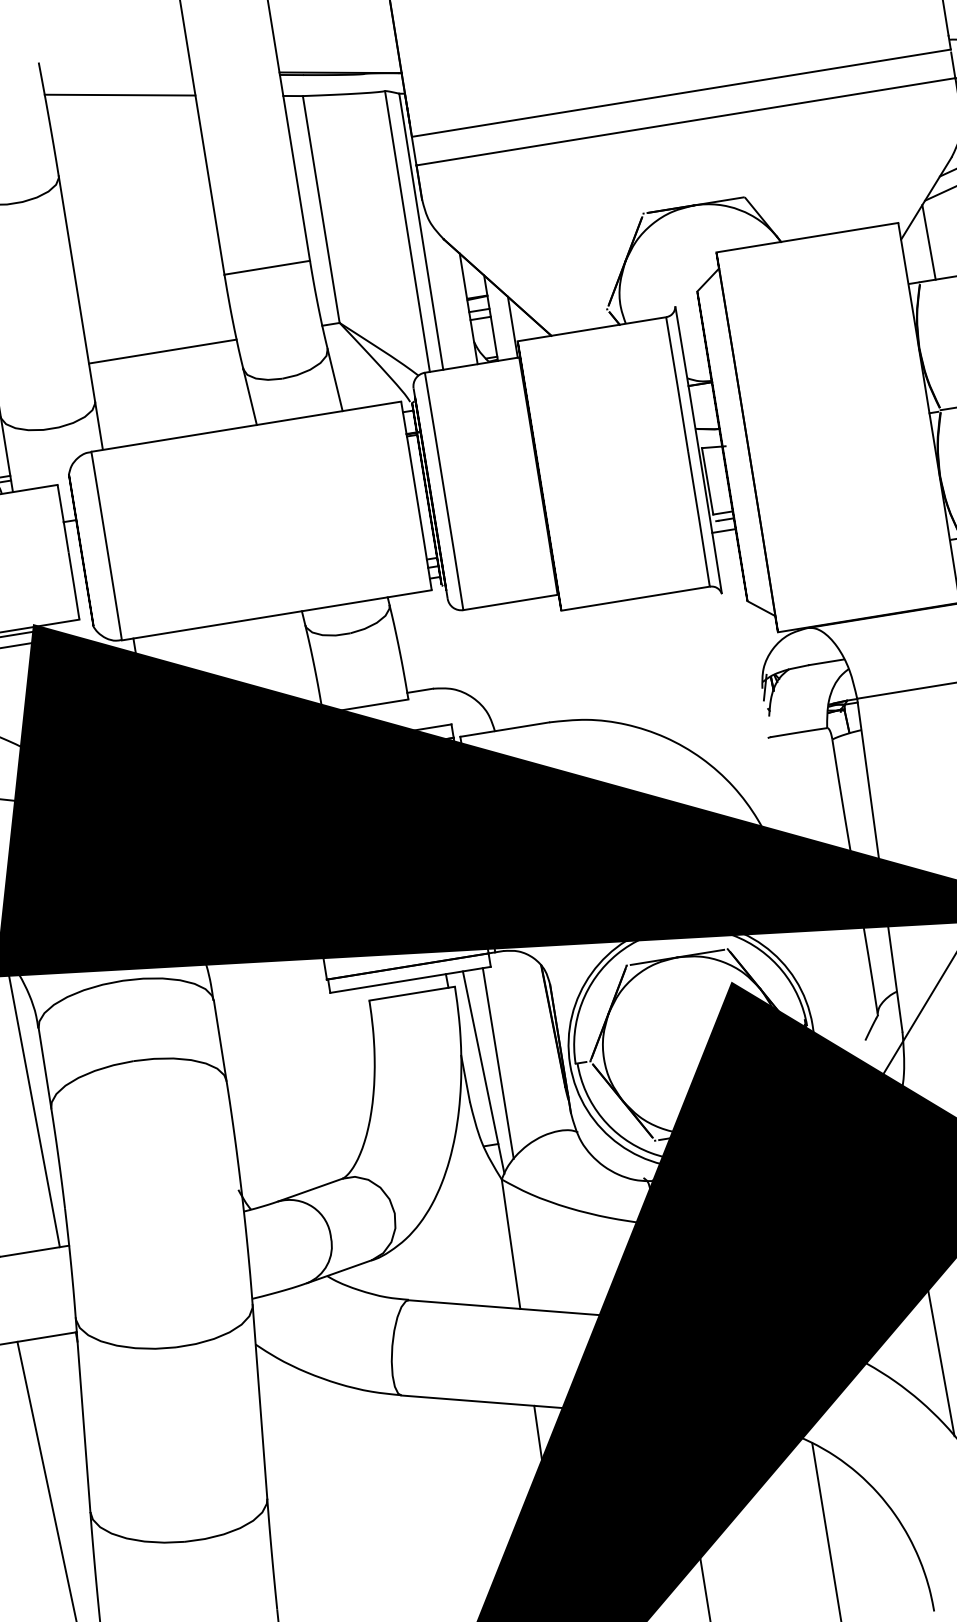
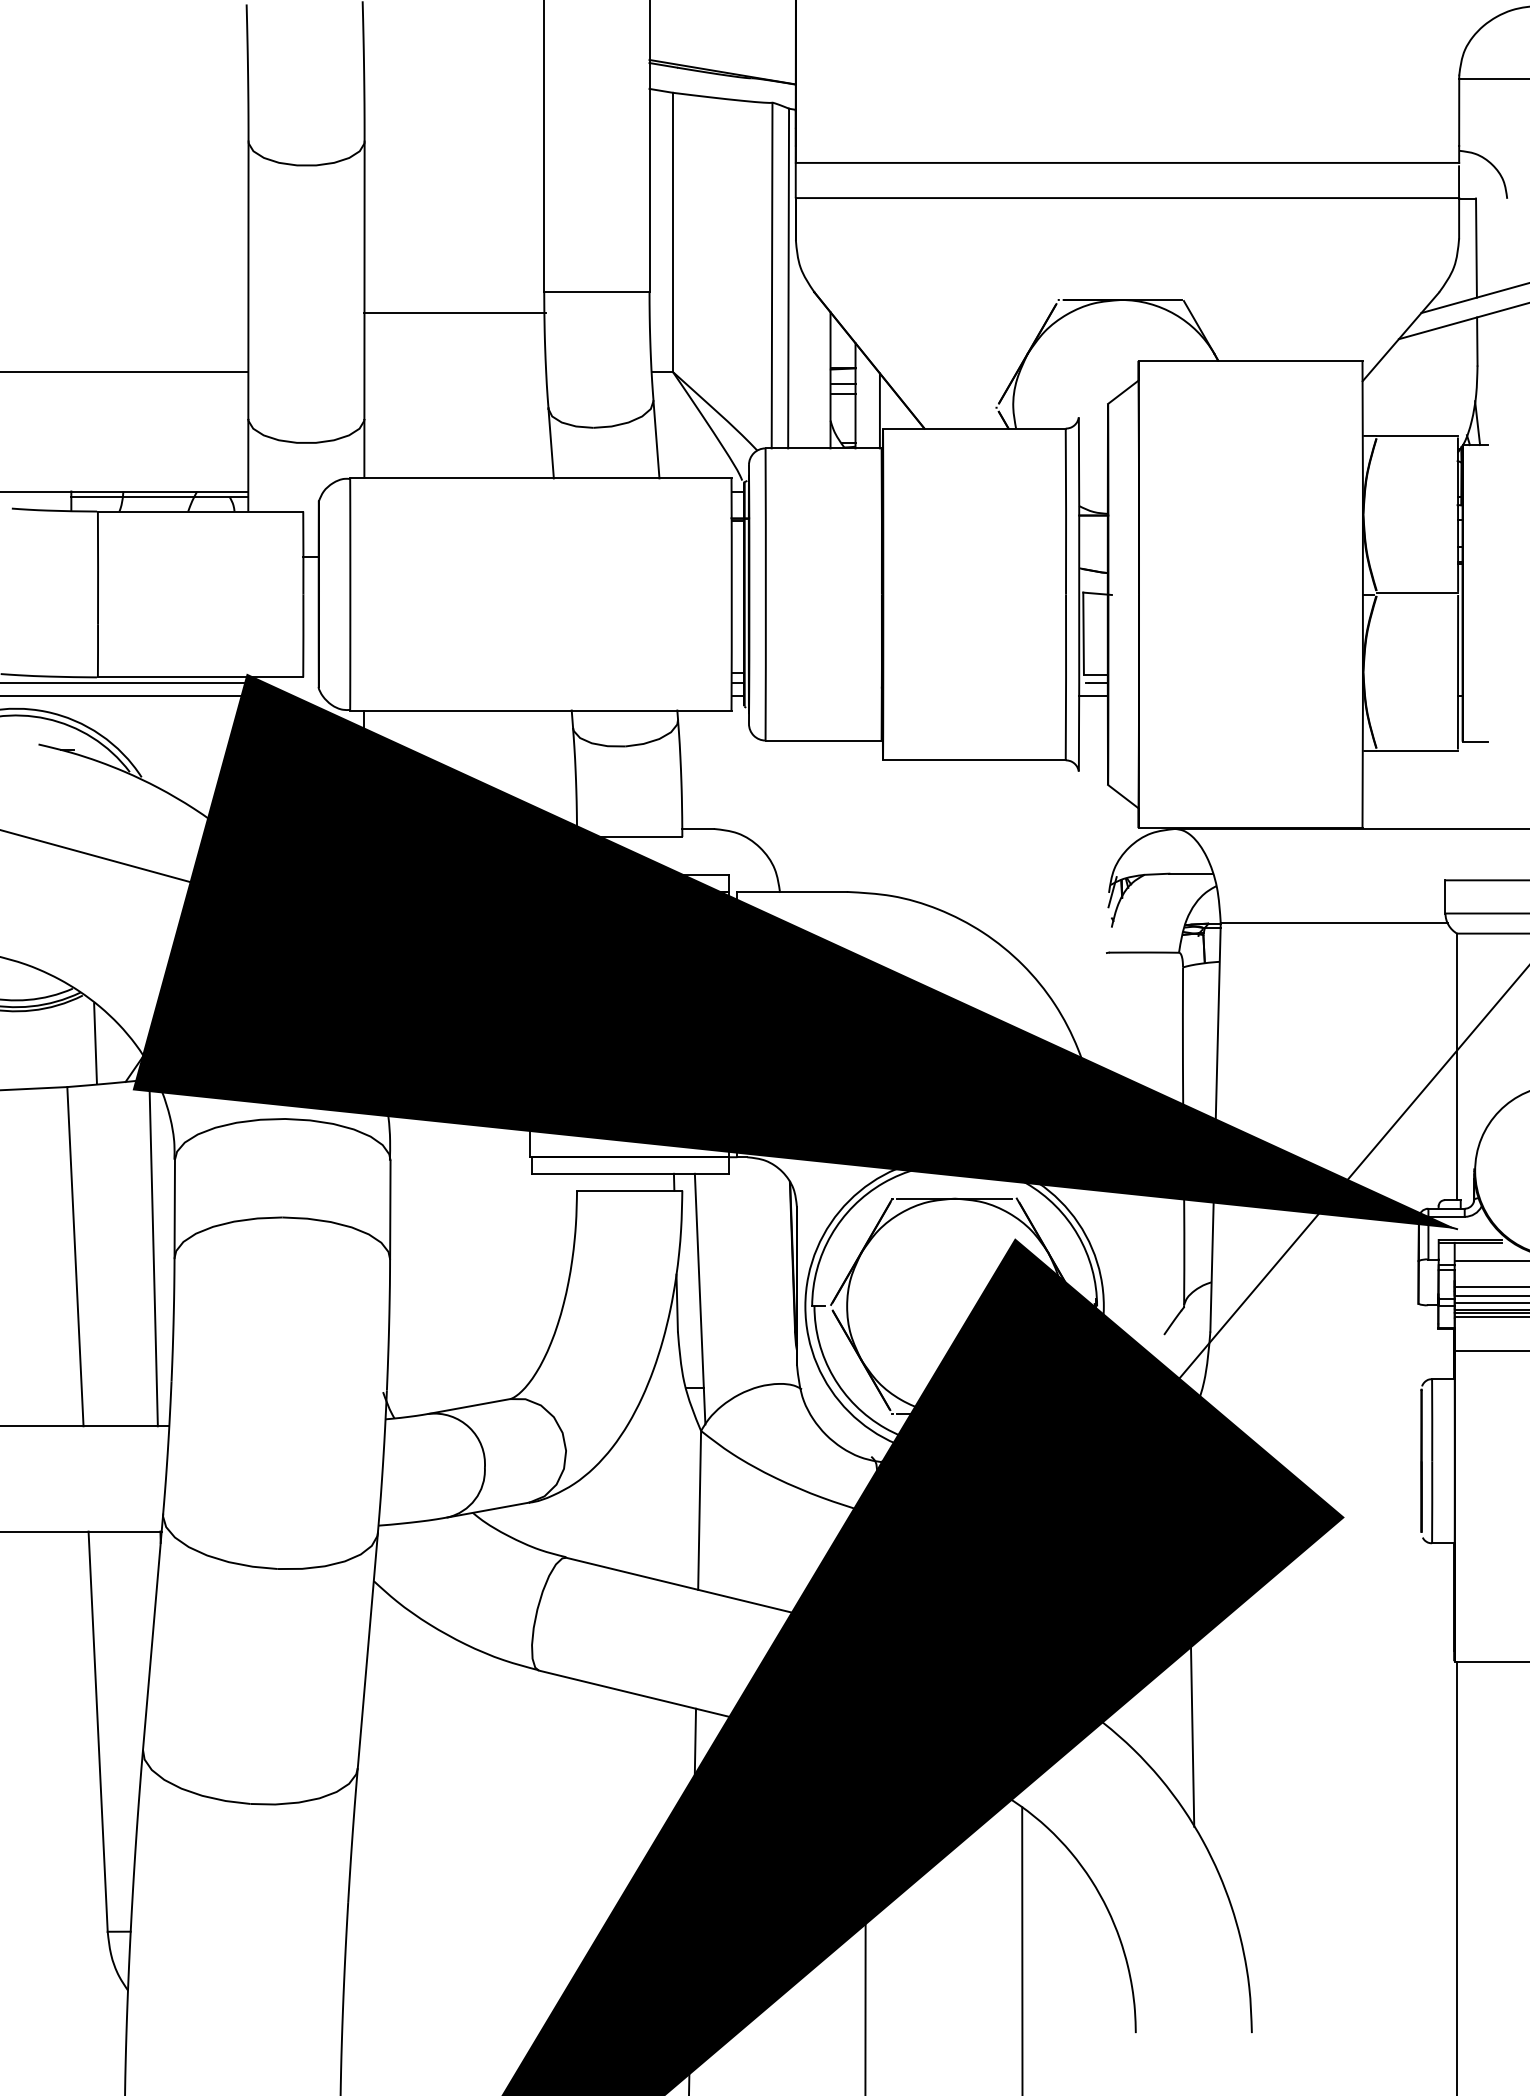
line: (119, 95) -> (453, 56), removed
line: (928, 242) -> (1395, 389), removed
line: (163, 351) -> (455, 313), moved
line: (498, 1062) -> (719, 1290), removed

